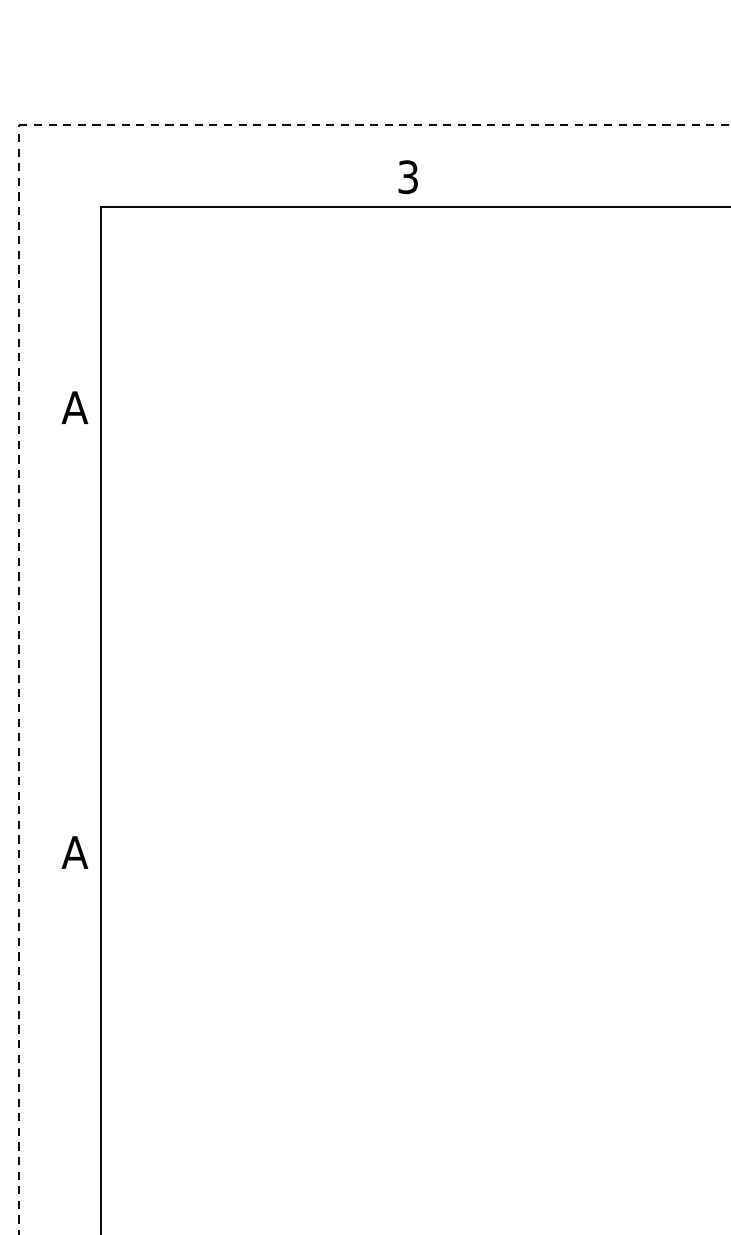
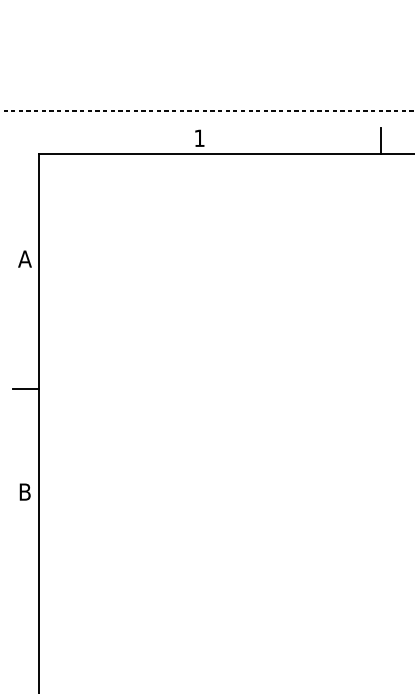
text: (408, 177) -> (199, 138), 3 -> 1
line: (75, 656) -> (25, 389), added
text: (73, 851) -> (24, 491), A -> B

